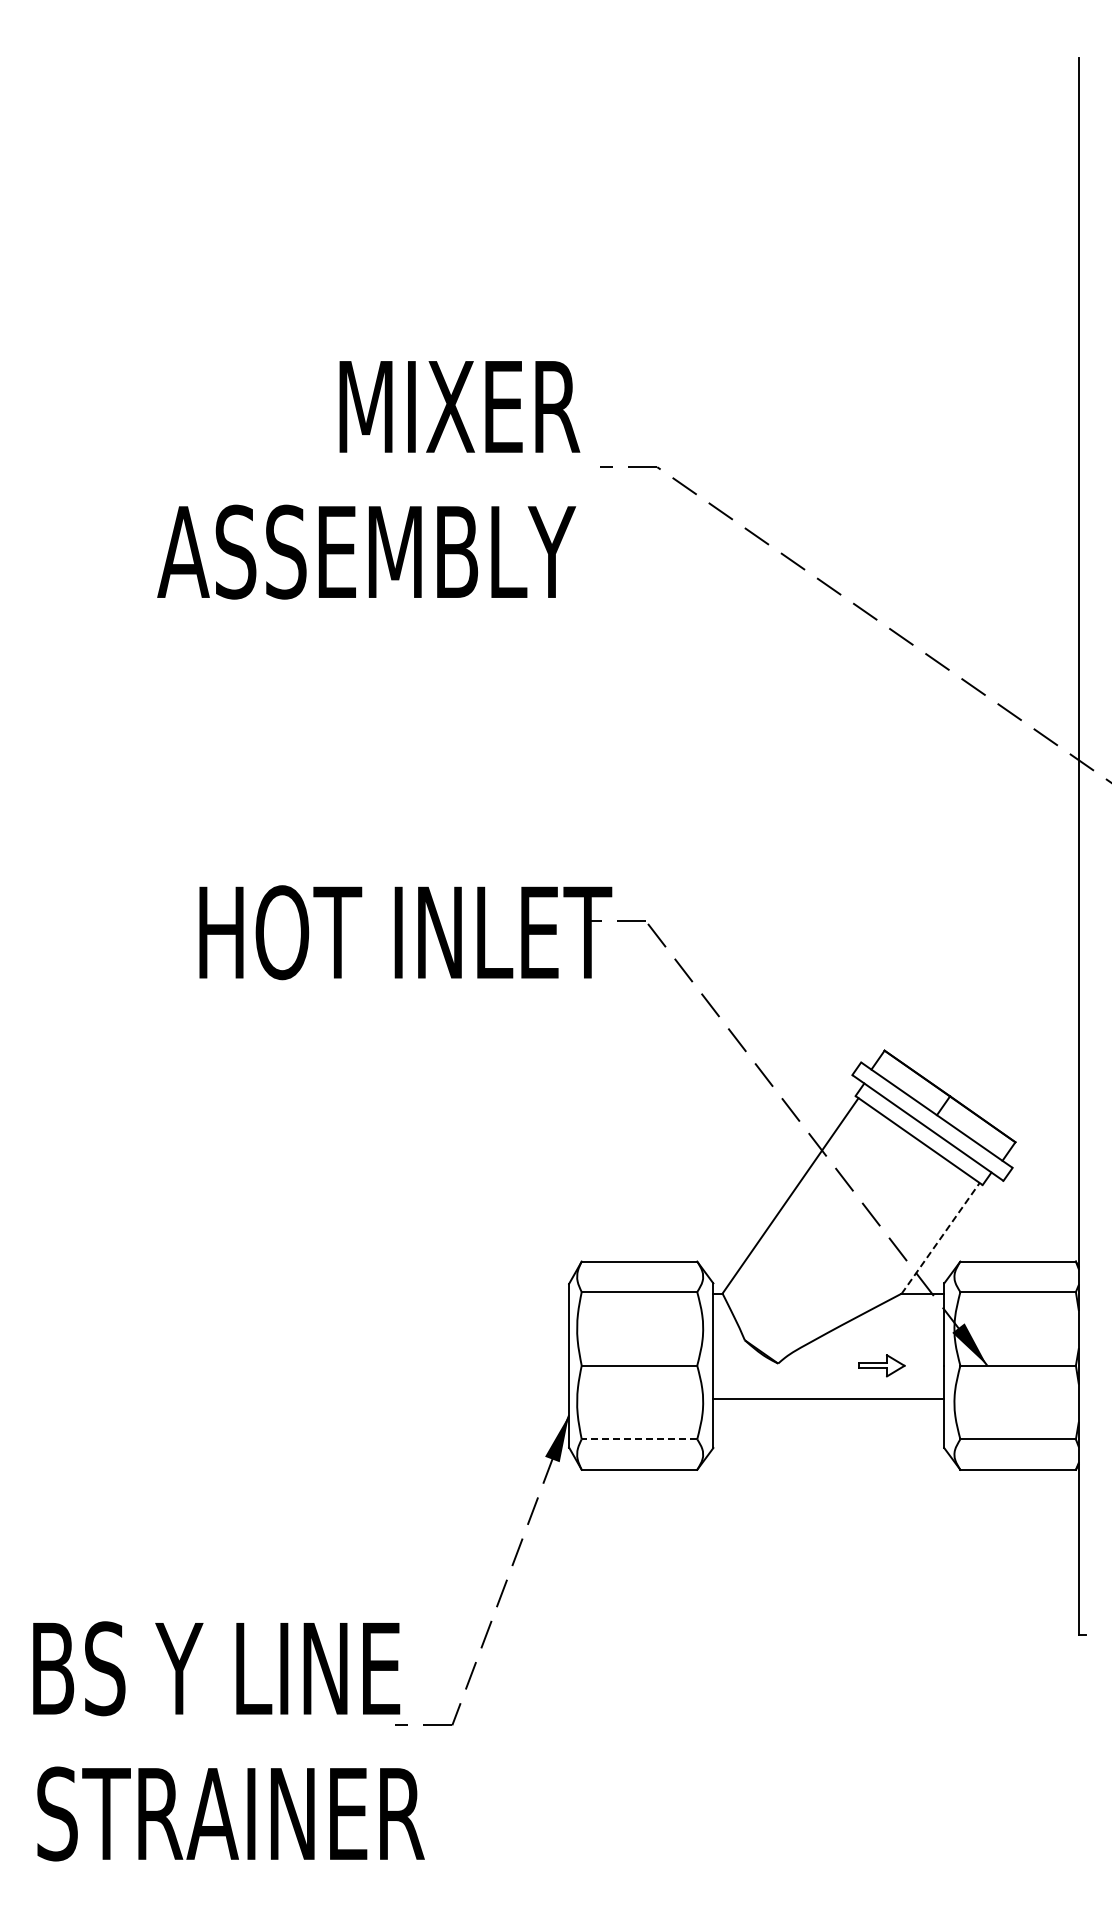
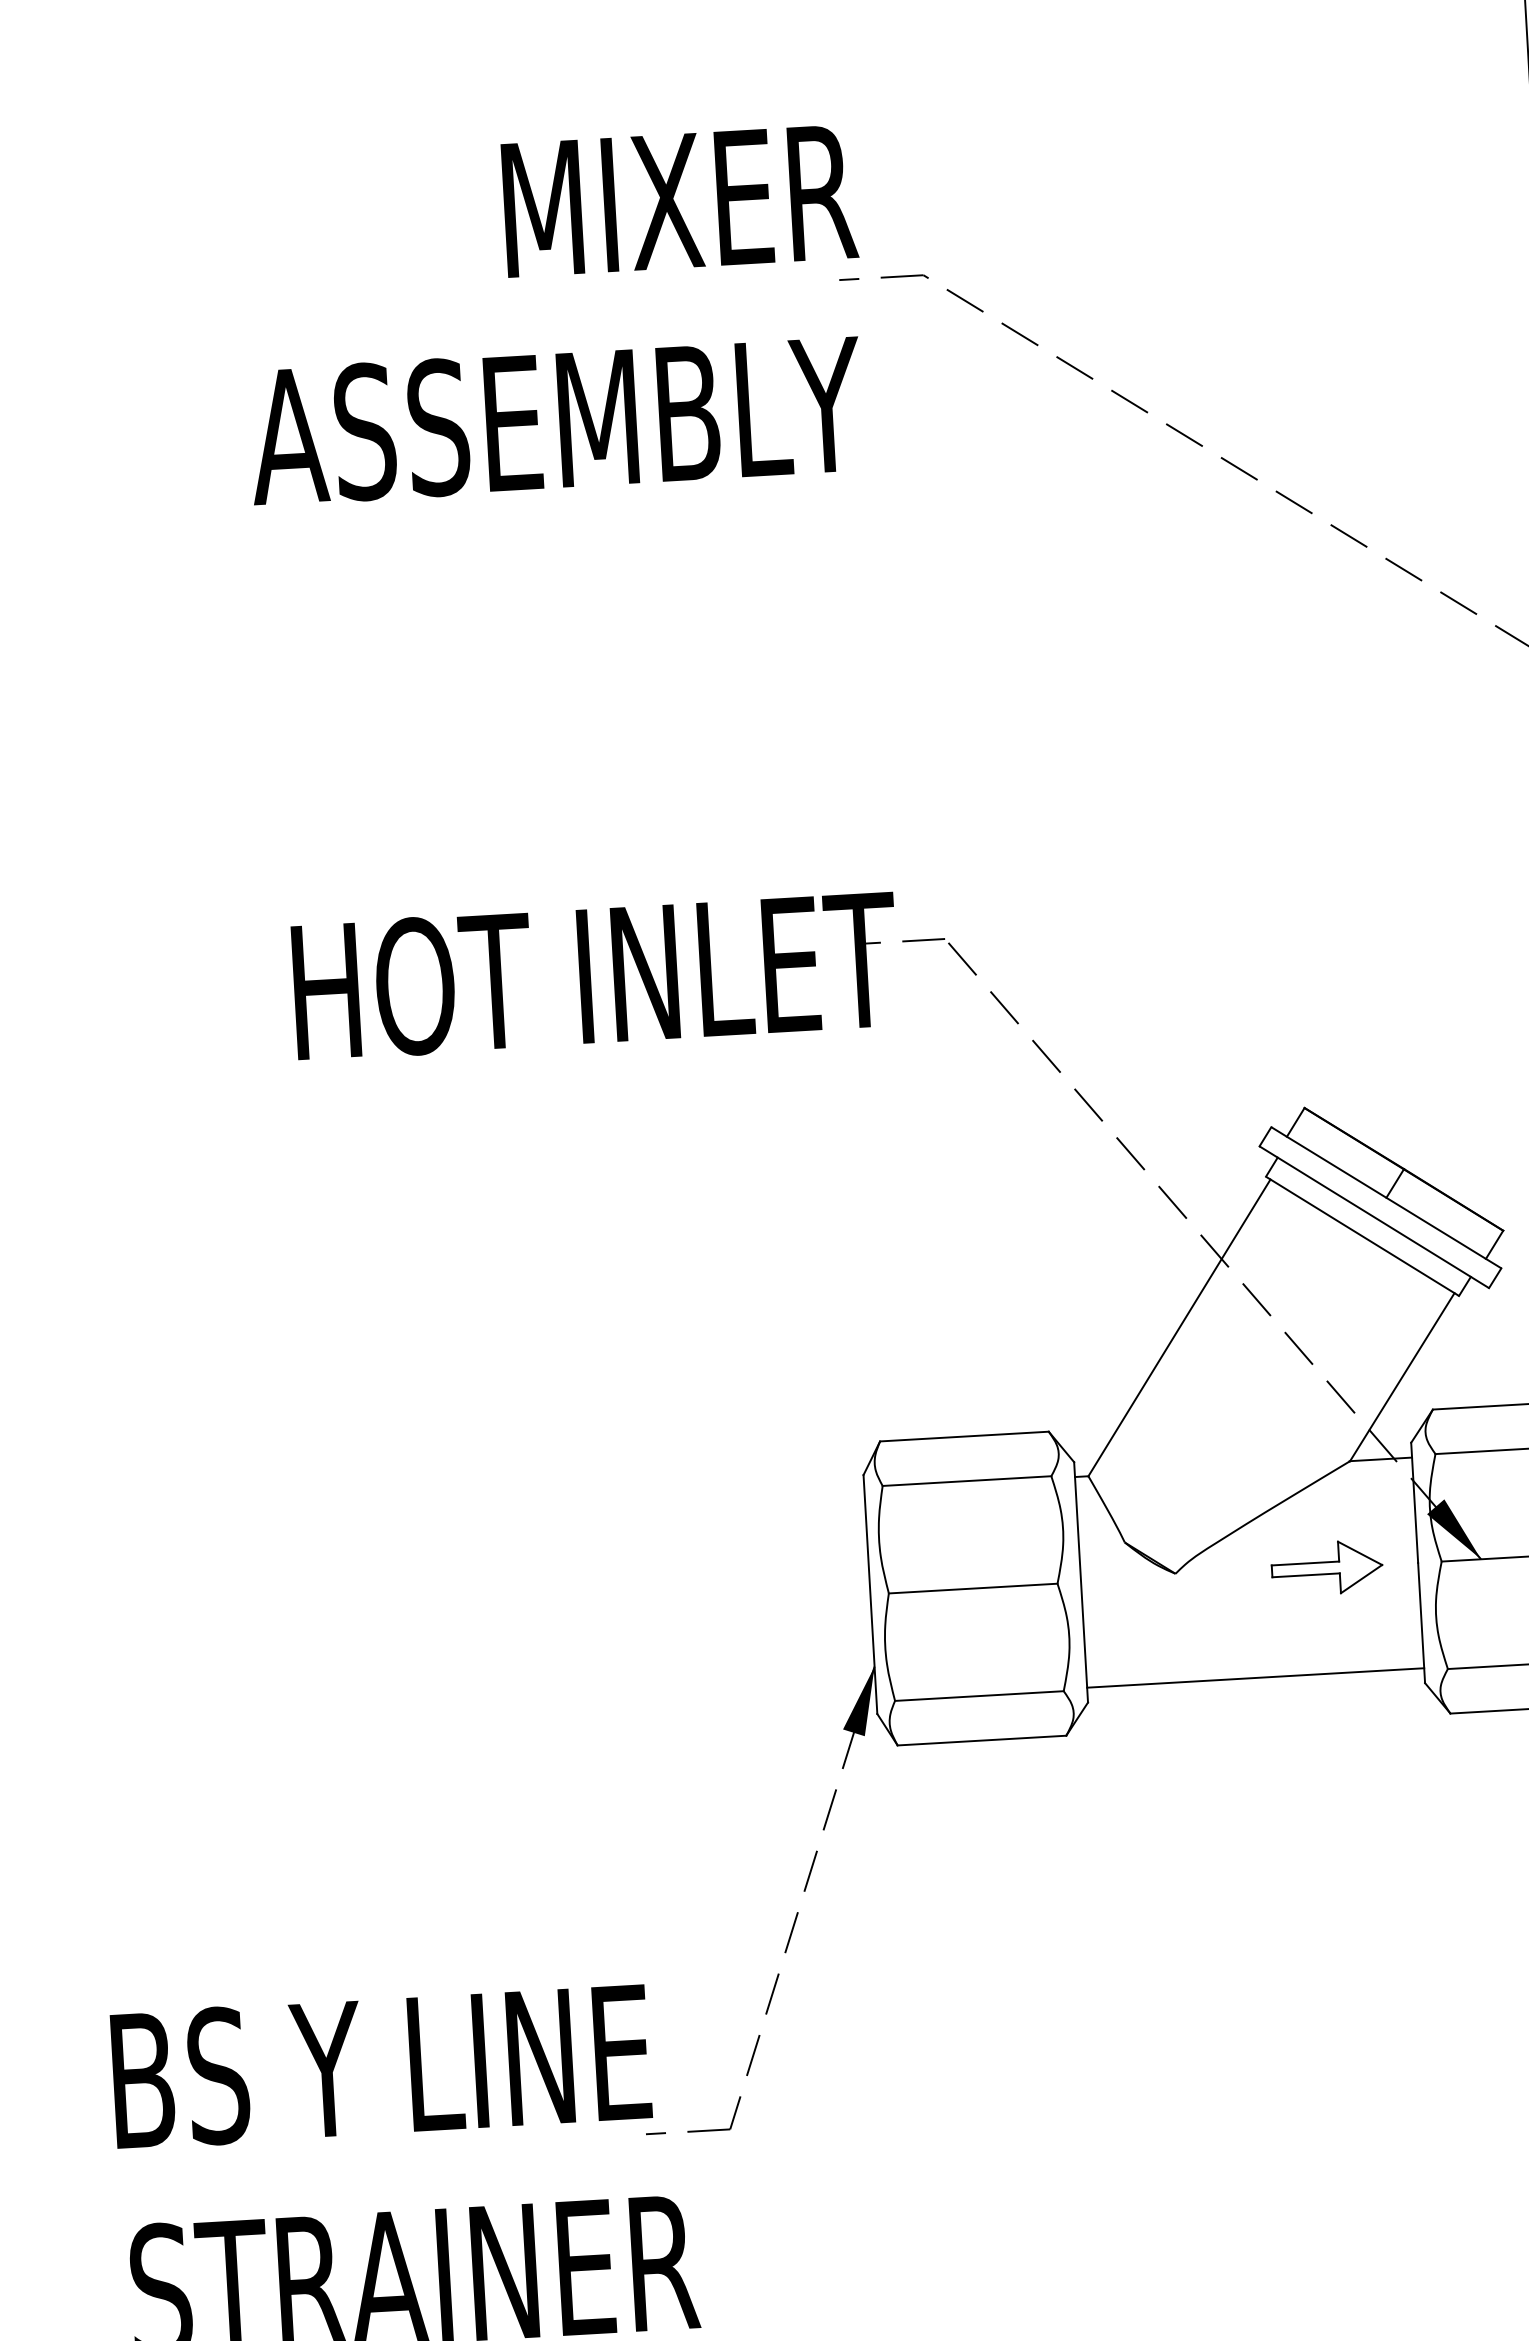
text: (368, 480) -> (552, 316), moved
line: (940, 1238) -> (1401, 1377), dashed -> solid
part: (881, 1365) -> (1326, 1567), size x1.67
line: (828, 1398) -> (1255, 1677), moved
line: (639, 1439) -> (979, 1696), dashed -> solid

